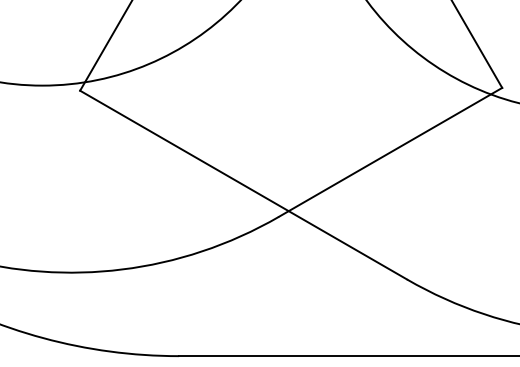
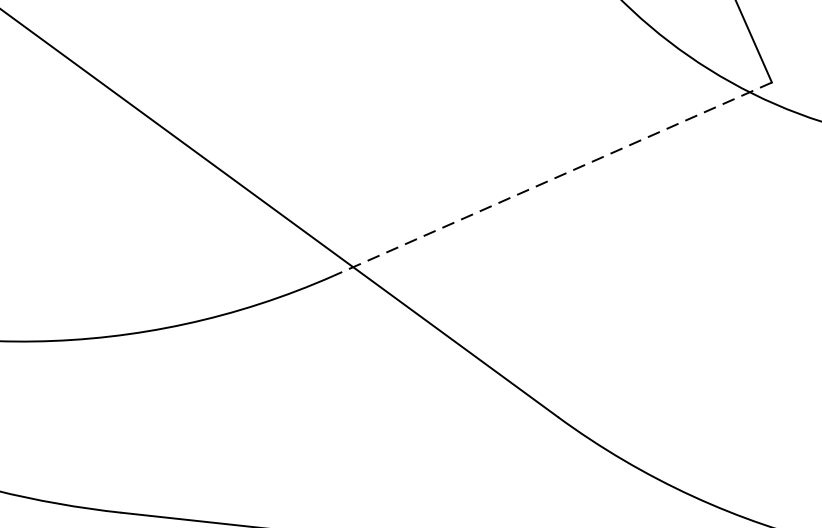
line: (390, 152) -> (552, 179), solid -> dashed

